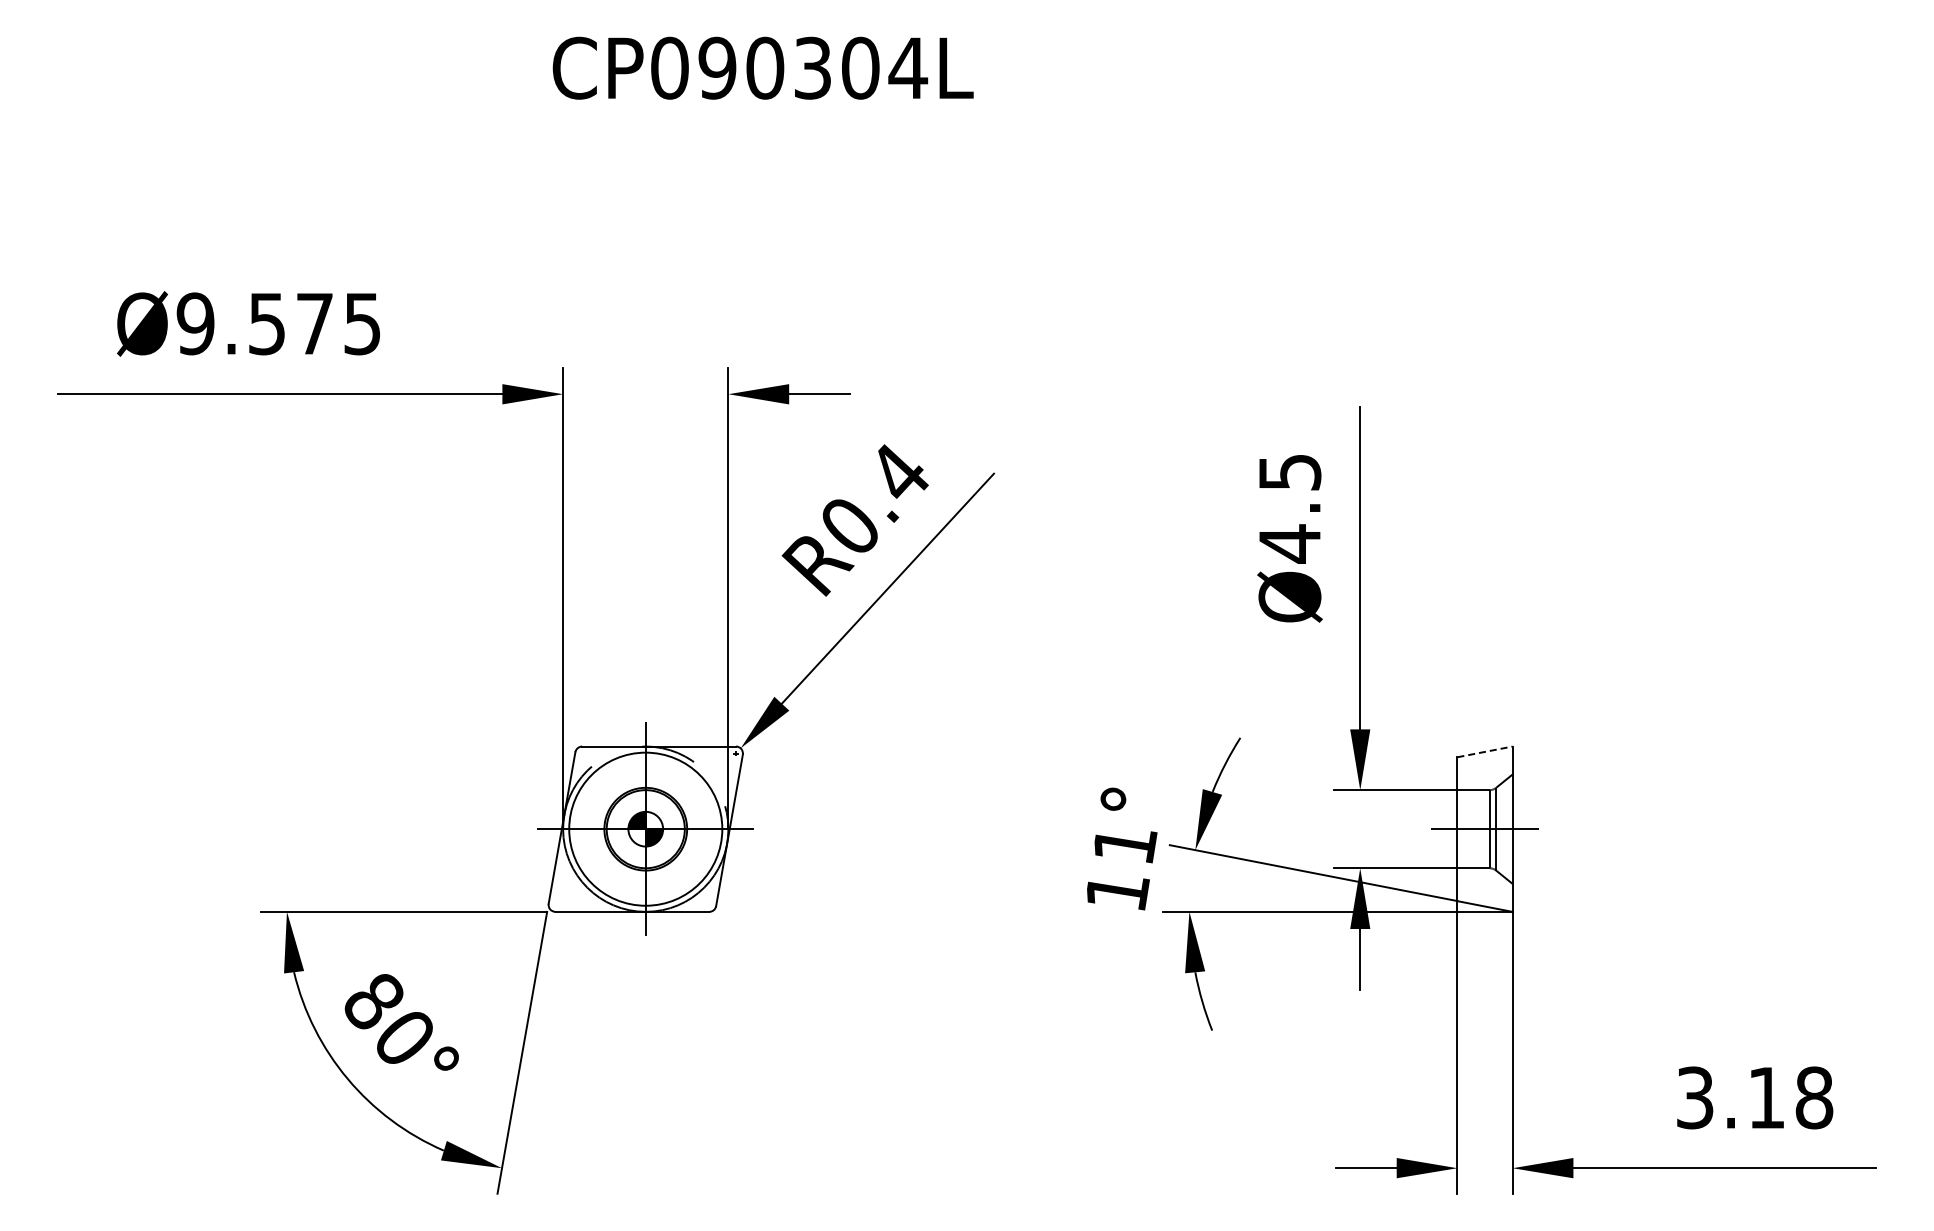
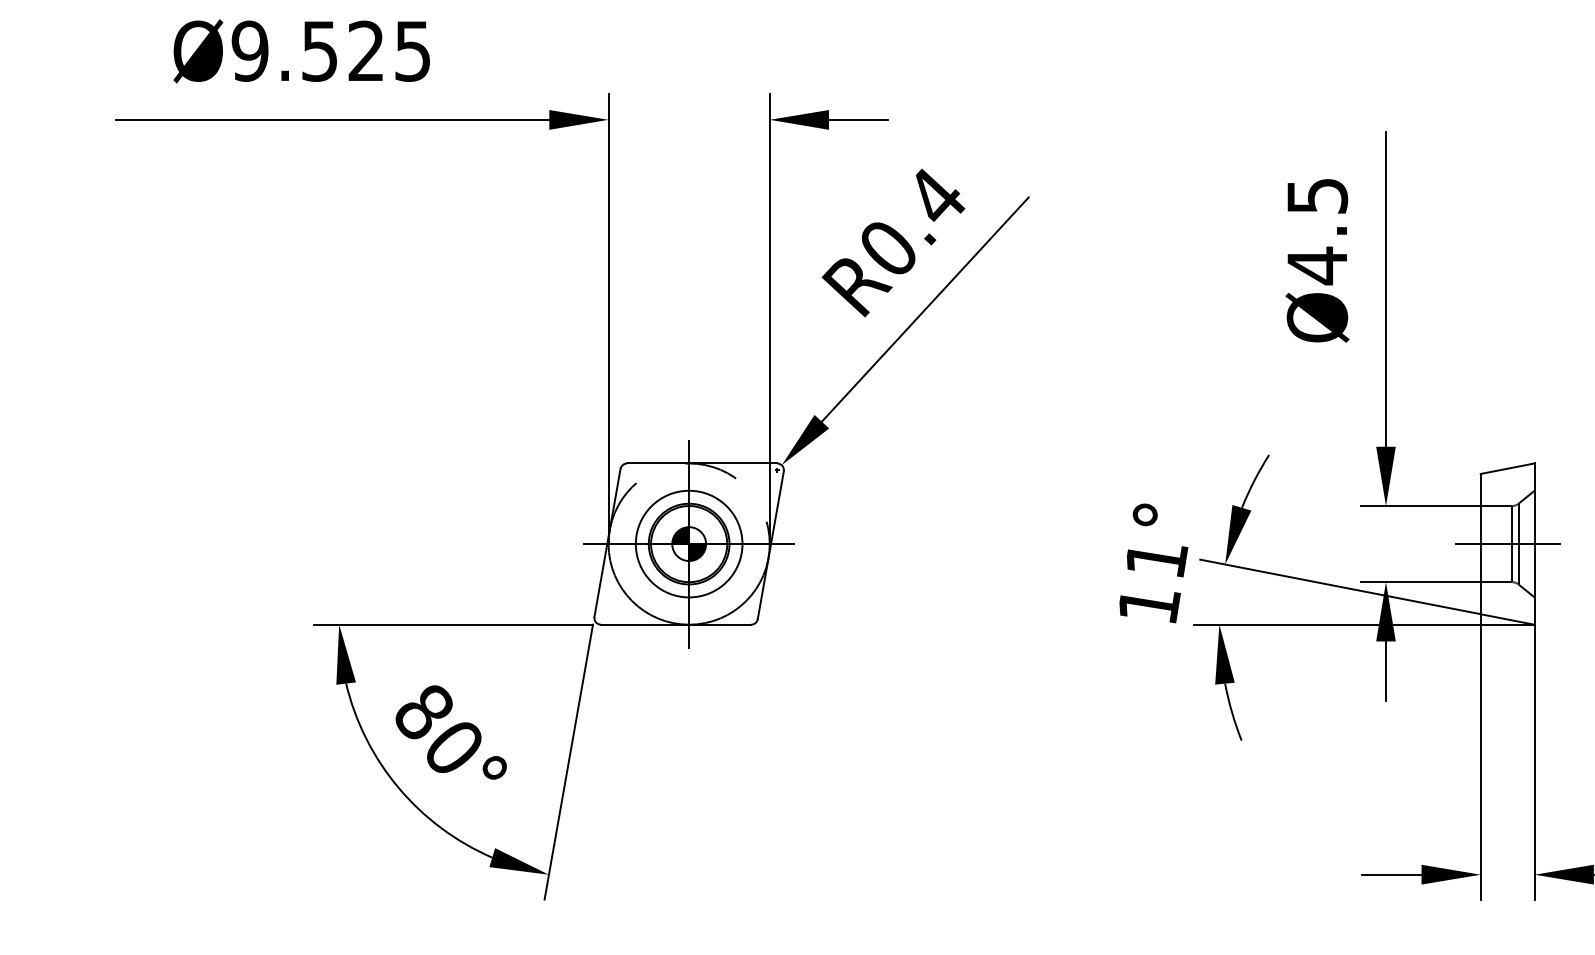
text: (314, 323) -> (366, 50), Ø9.575 -> Ø9.525
line: (1485, 751) -> (1508, 468), dashed -> solid
circle: (645, 828) -> (688, 543), size x0.71

